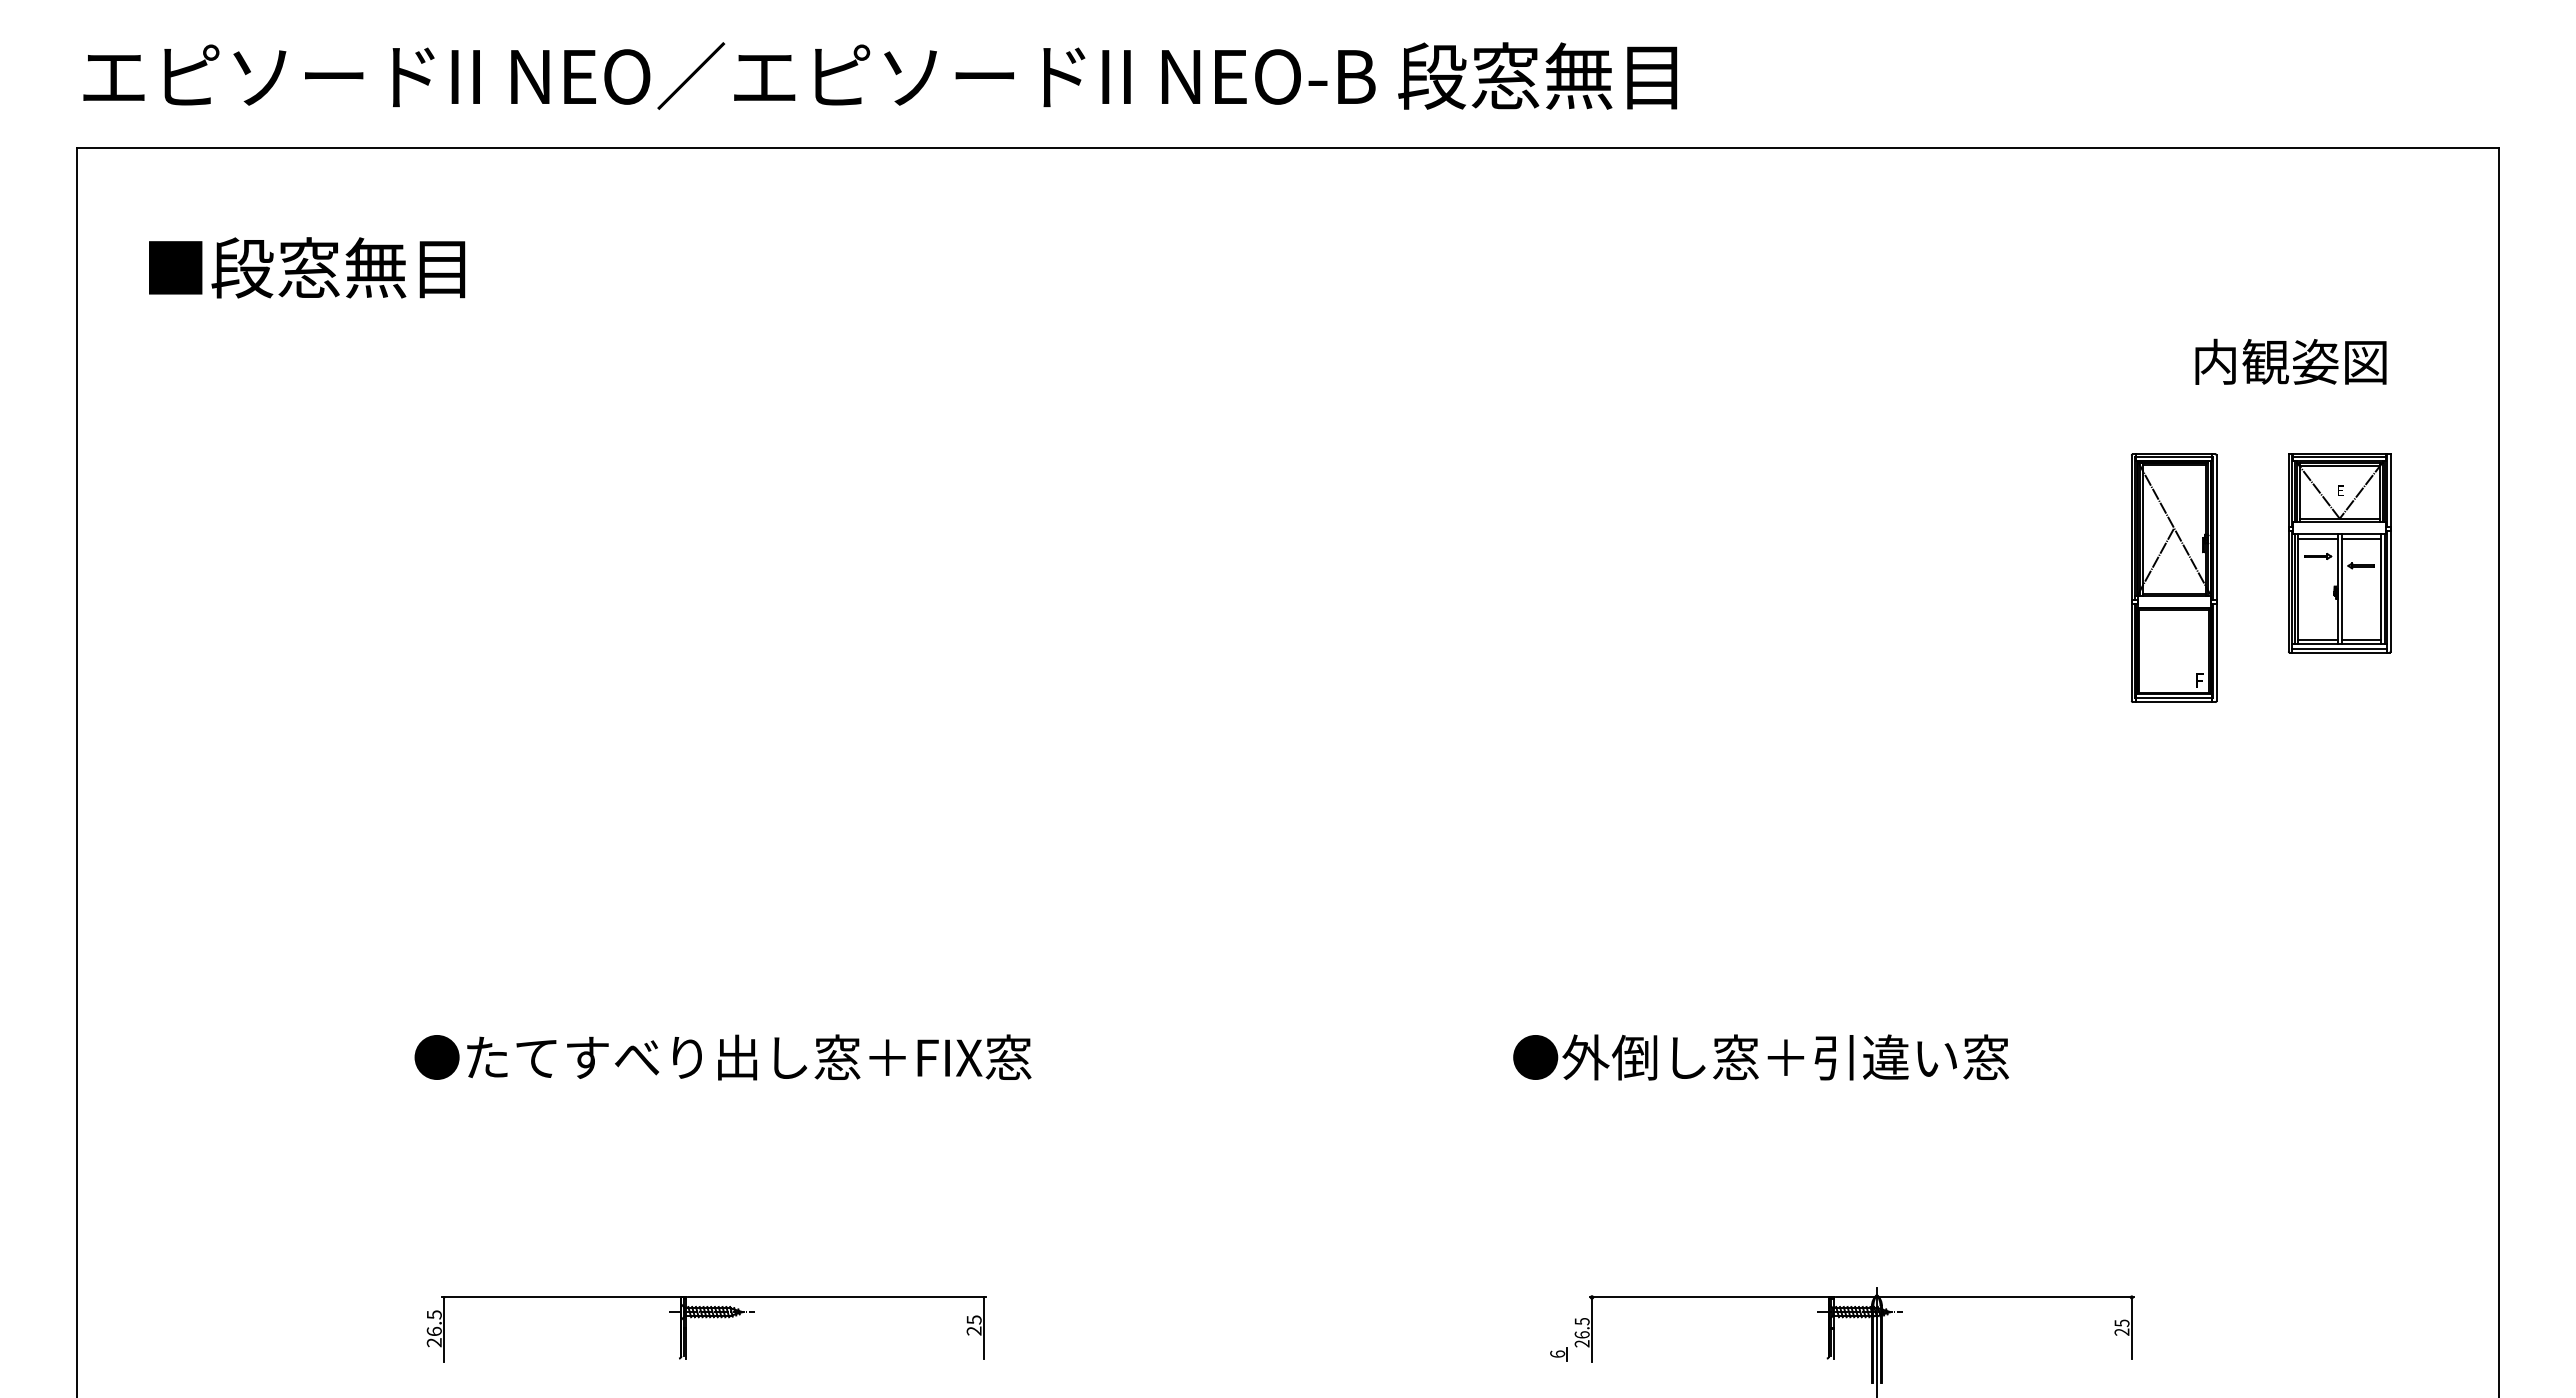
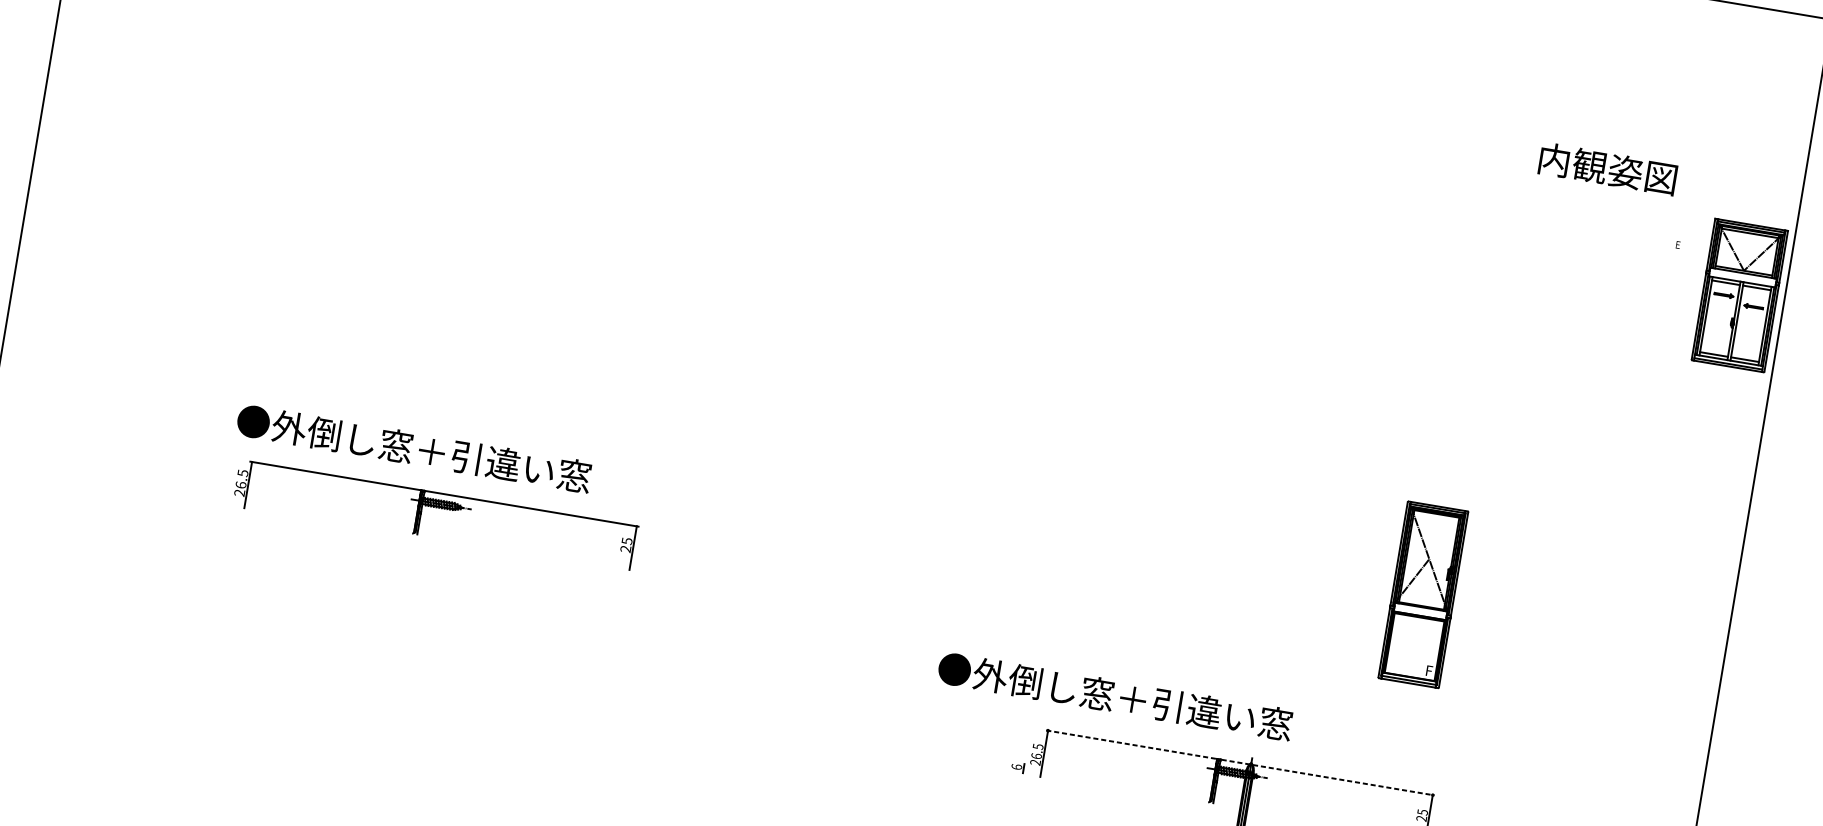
text: (2290, 361) -> (1607, 168), moved
part: (2339, 553) -> (1739, 295), moved
part: (2174, 577) -> (1423, 594), moved
text: (747, 1057) -> (474, 459), ●たてすべり出し窓＋FIX窓 -> ●外倒し窓＋引違い窓
text: (1760, 1057) -> (1114, 696), moved
line: (1708, 1297) -> (1131, 744), solid -> dashed
line: (1985, 1297) -> (1328, 777), solid -> dashed
part: (706, 1318) -> (436, 508), moved

